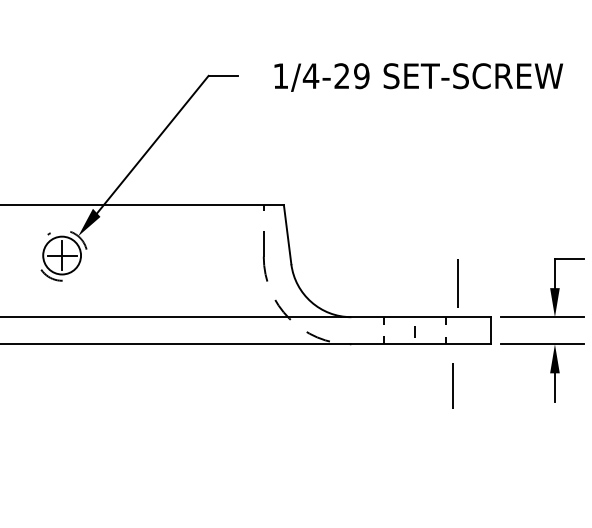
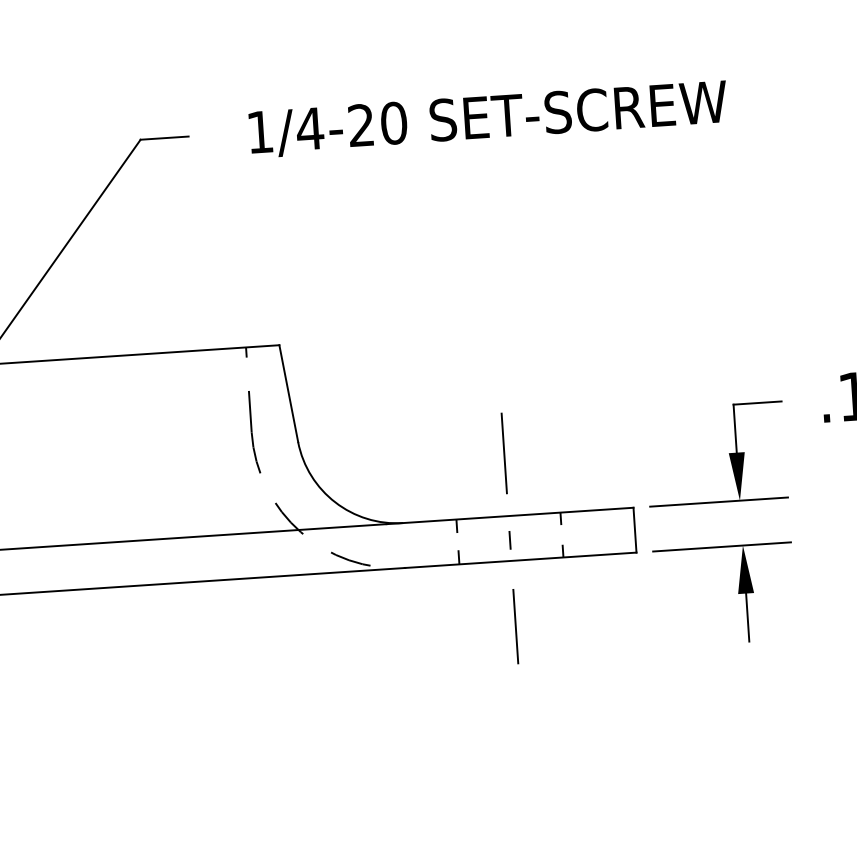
text: (361, 76) -> (393, 123), 1/4-29 -> 1/4-20
line: (457, 283) -> (503, 453), moved
line: (452, 385) -> (514, 625), moved

